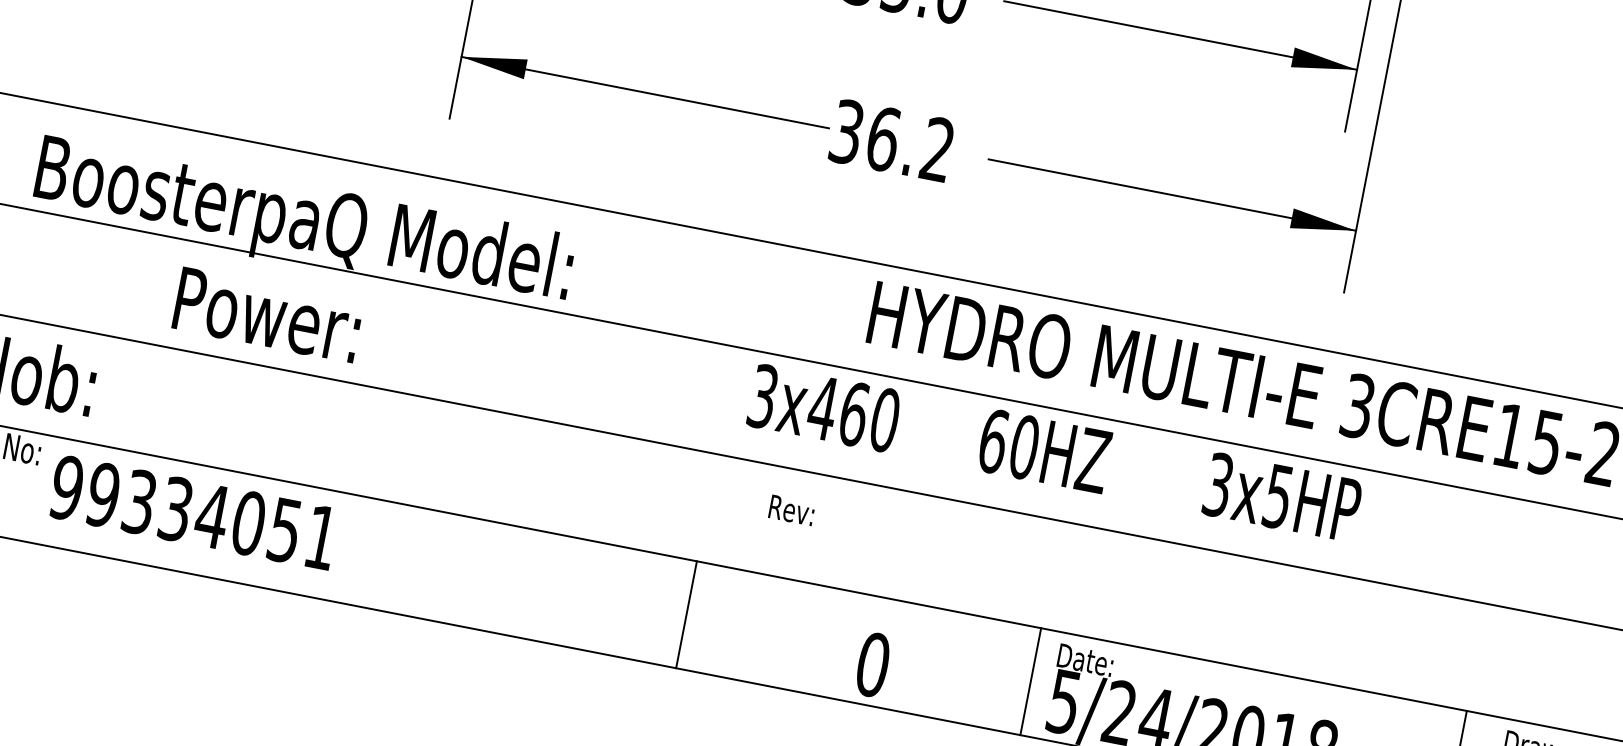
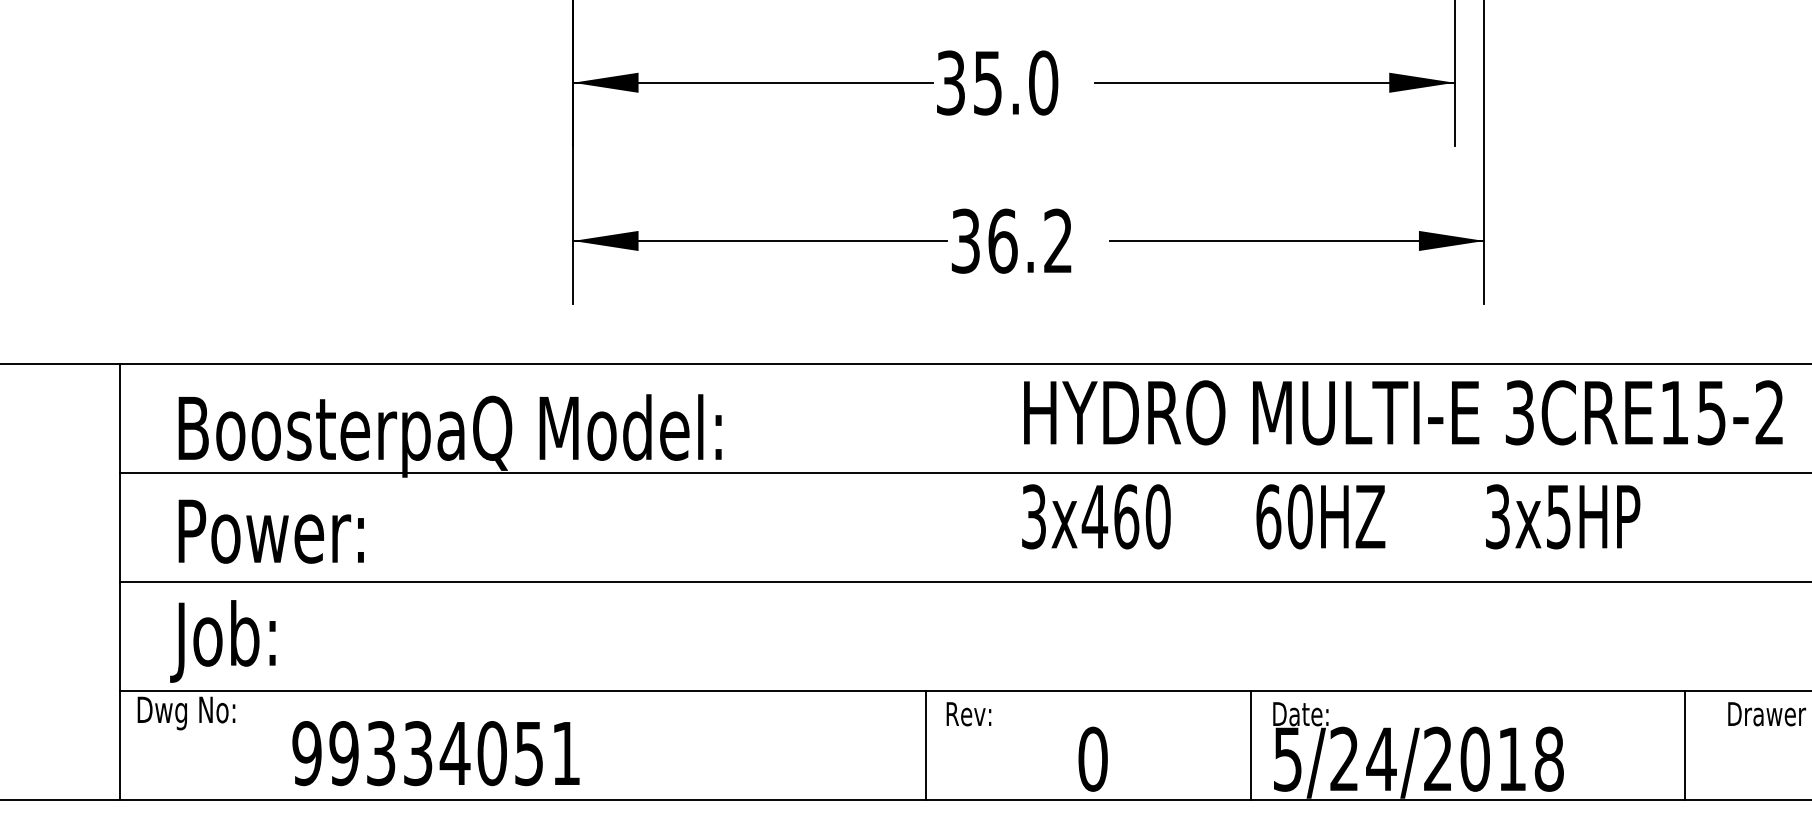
text: (267, 315) -> (270, 531), moved
text: (1055, 453) -> (1331, 516), moved
text: (791, 510) -> (968, 714), moved
text: (193, 512) -> (435, 753), moved
line: (686, 614) -> (926, 745), moved

